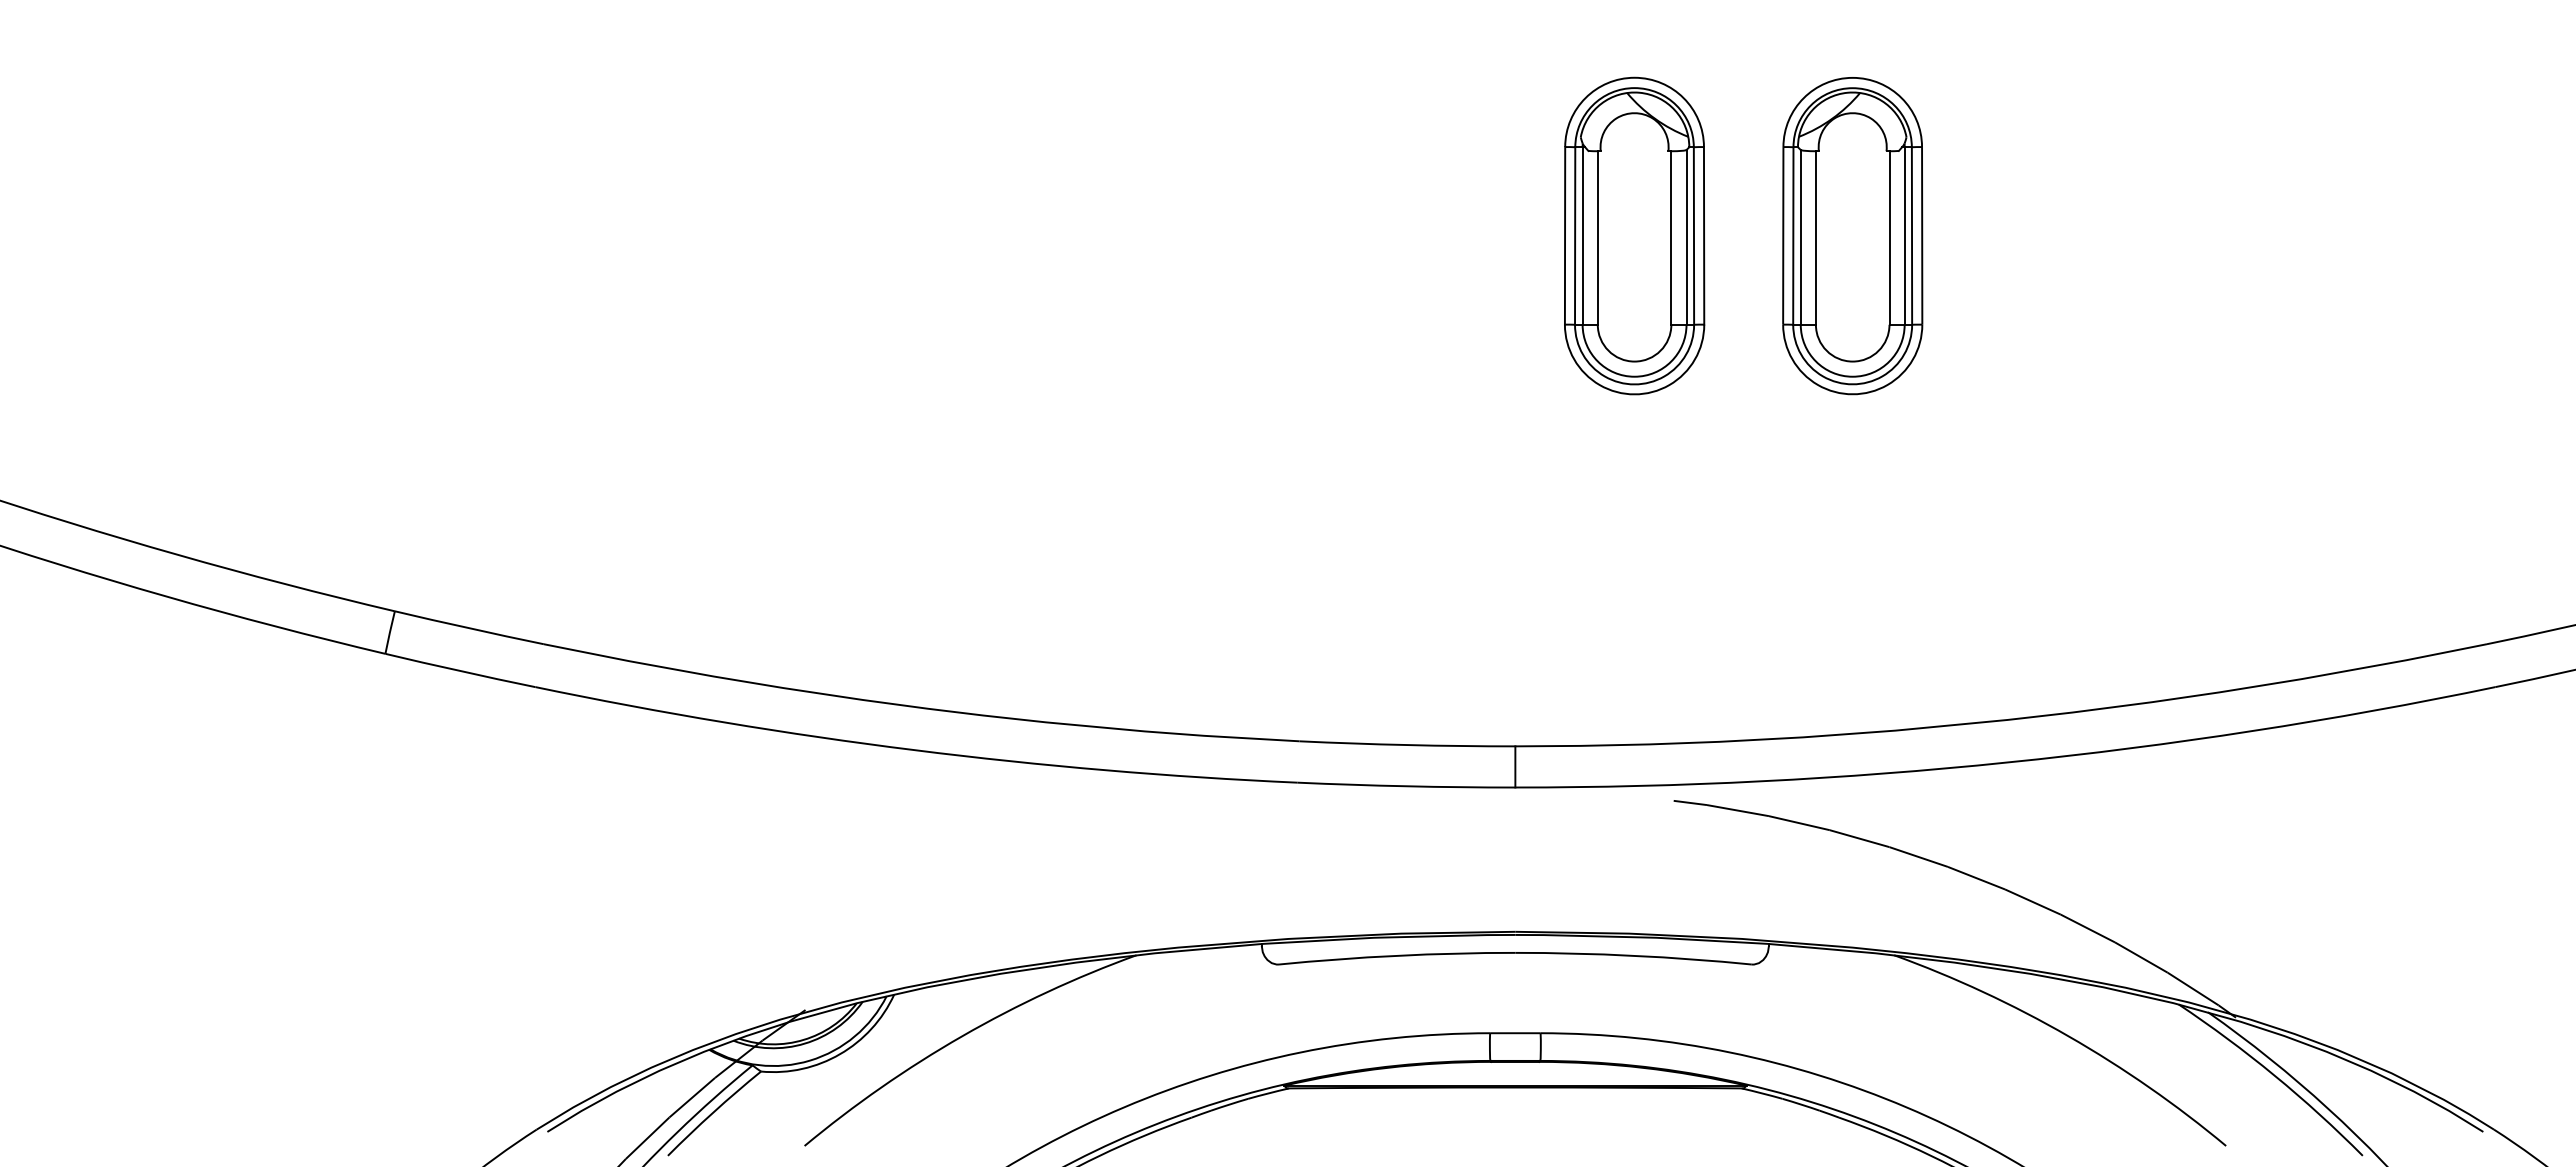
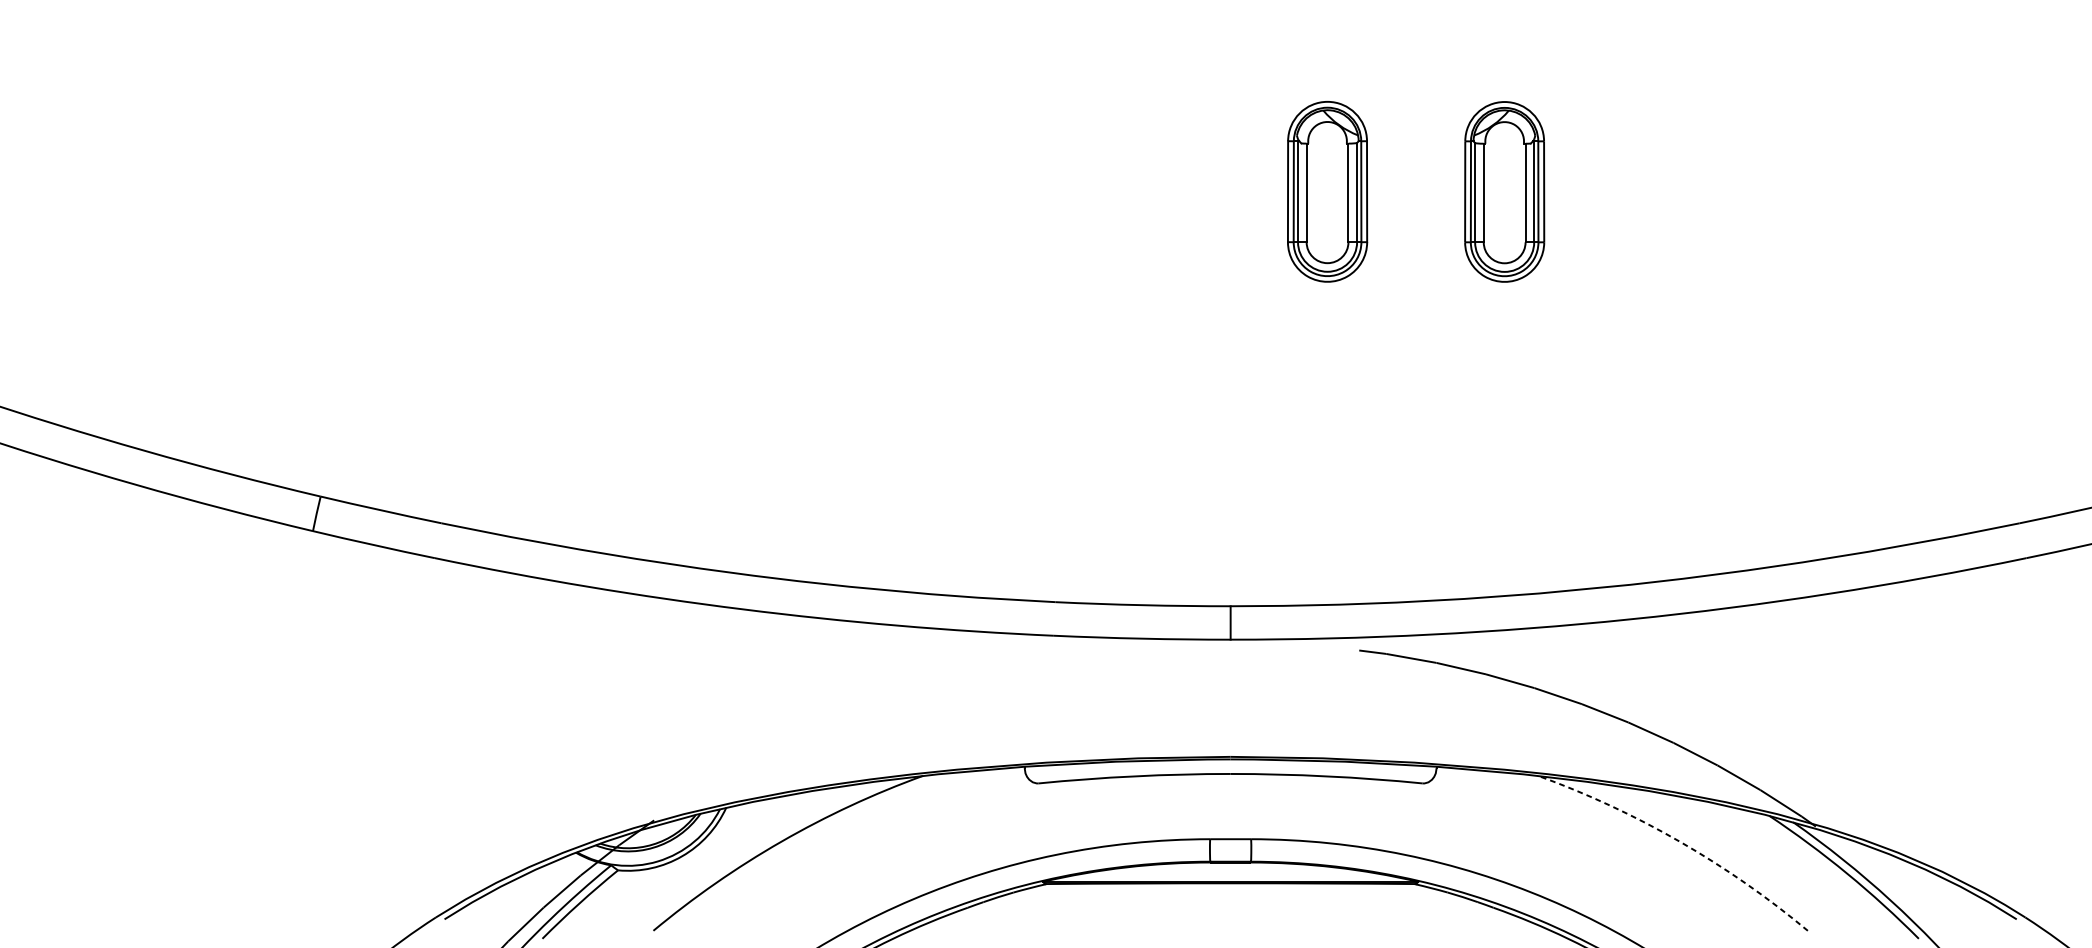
part: (1634, 235) -> (1327, 191), size x0.7
part: (1852, 236) -> (1504, 192), size x0.7
arc: (2068, 1036) -> (1679, 841), solid -> dashed

